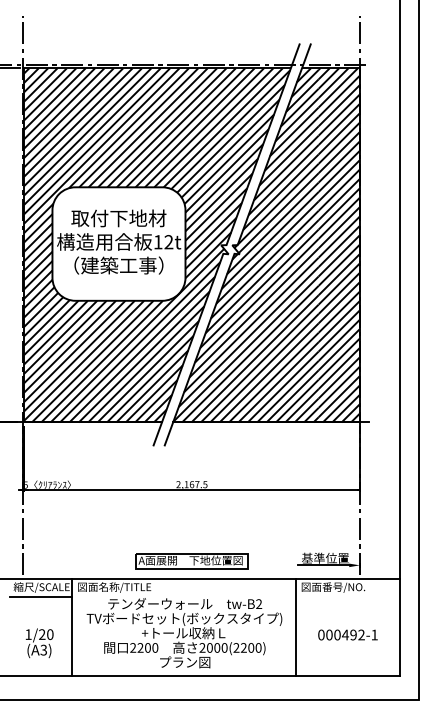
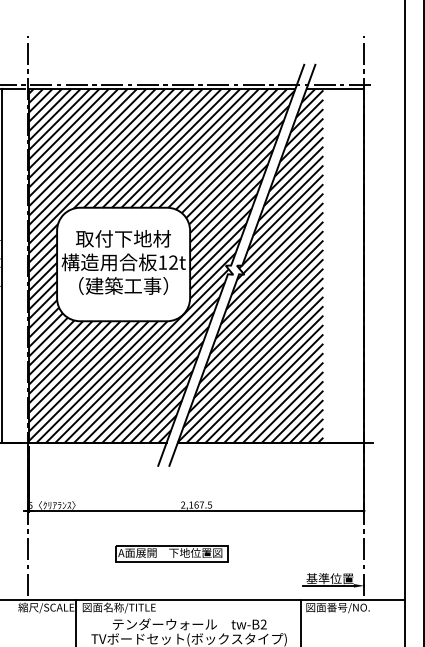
hatch: (338, 245) -> (343, 265), removed
part: (191, 561) -> (171, 553), moved
line: (40, 597) -> (45, 617), removed

